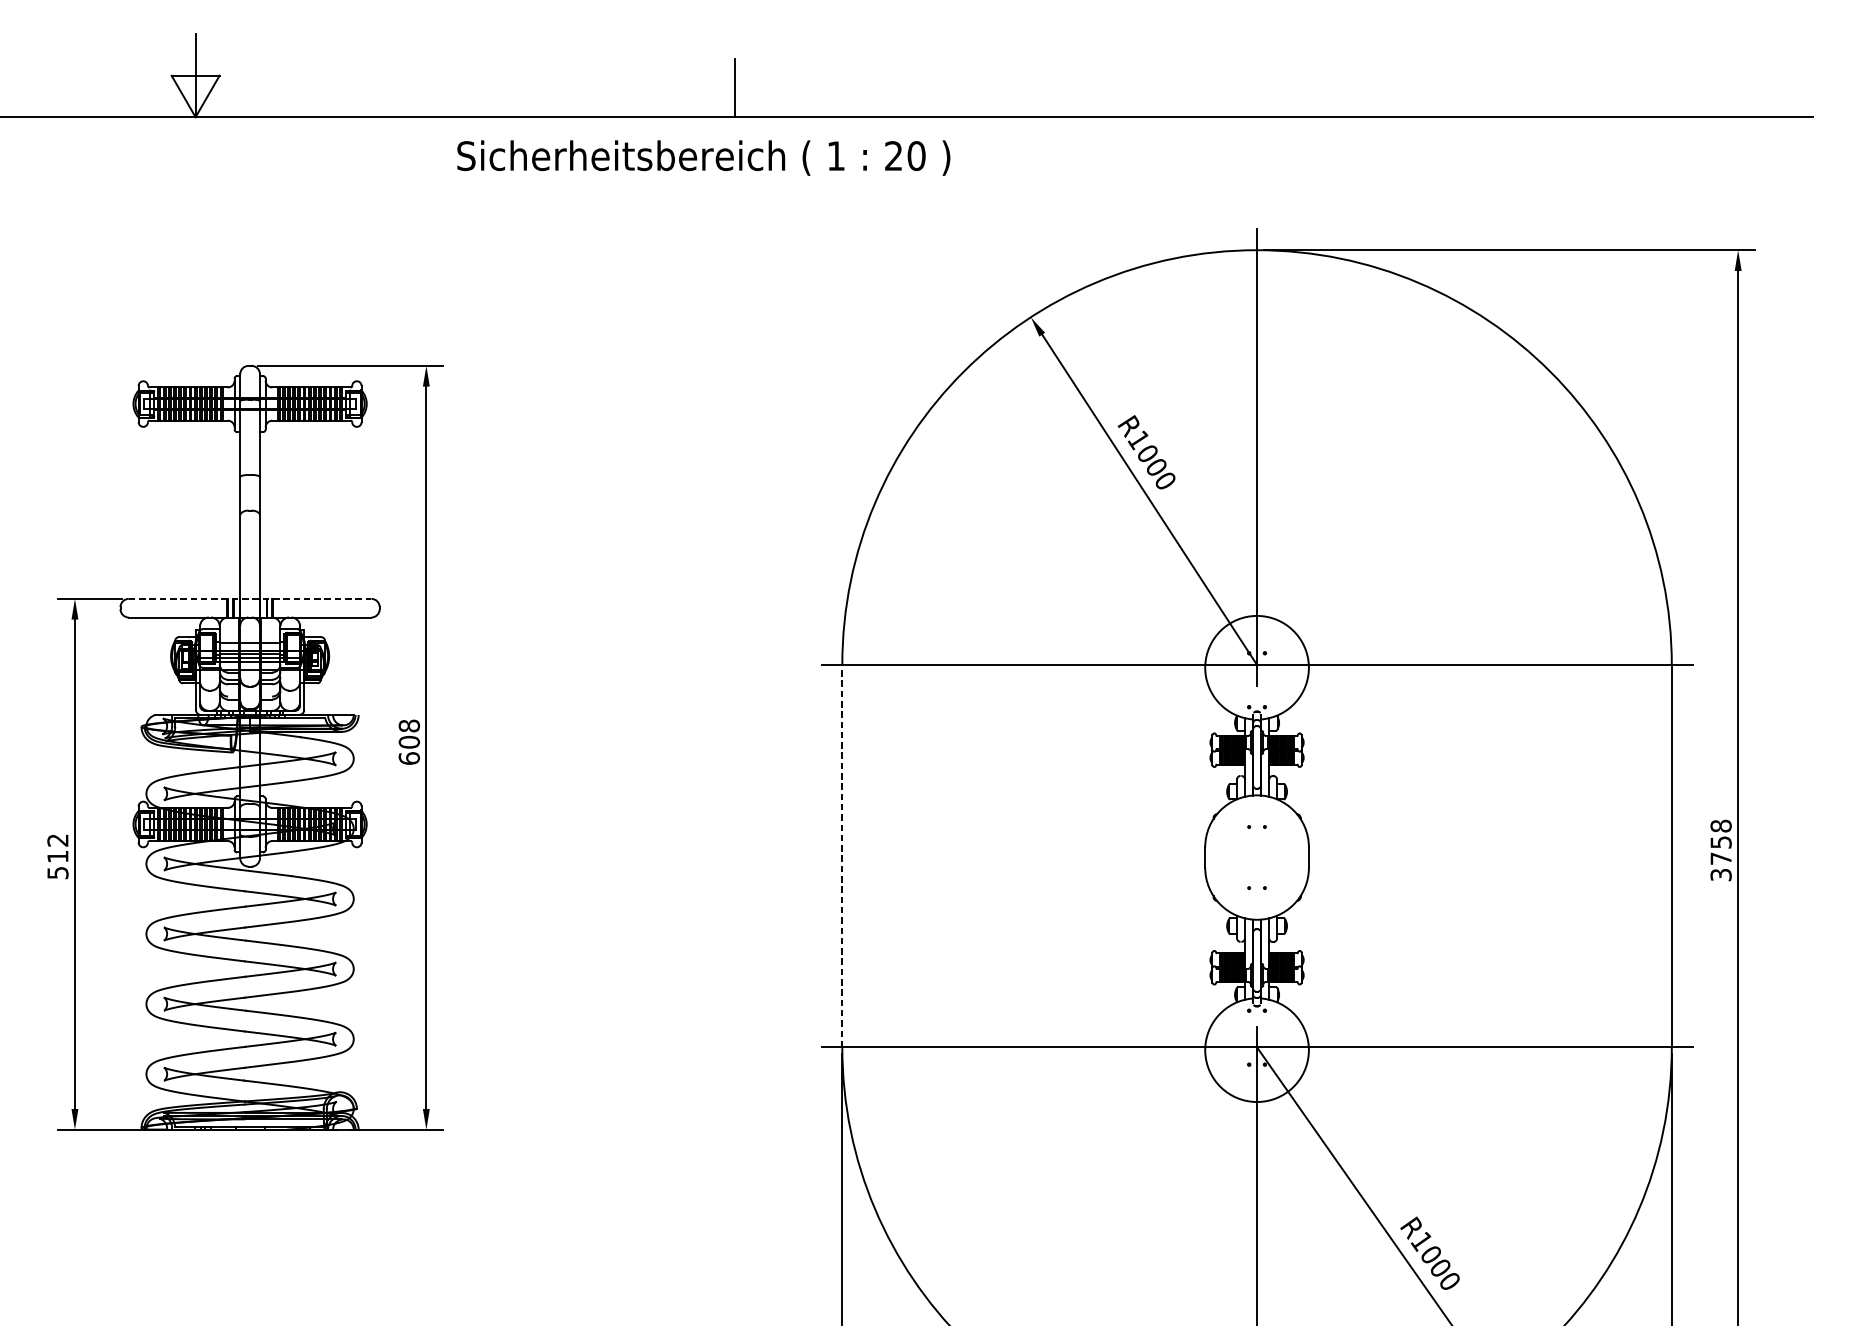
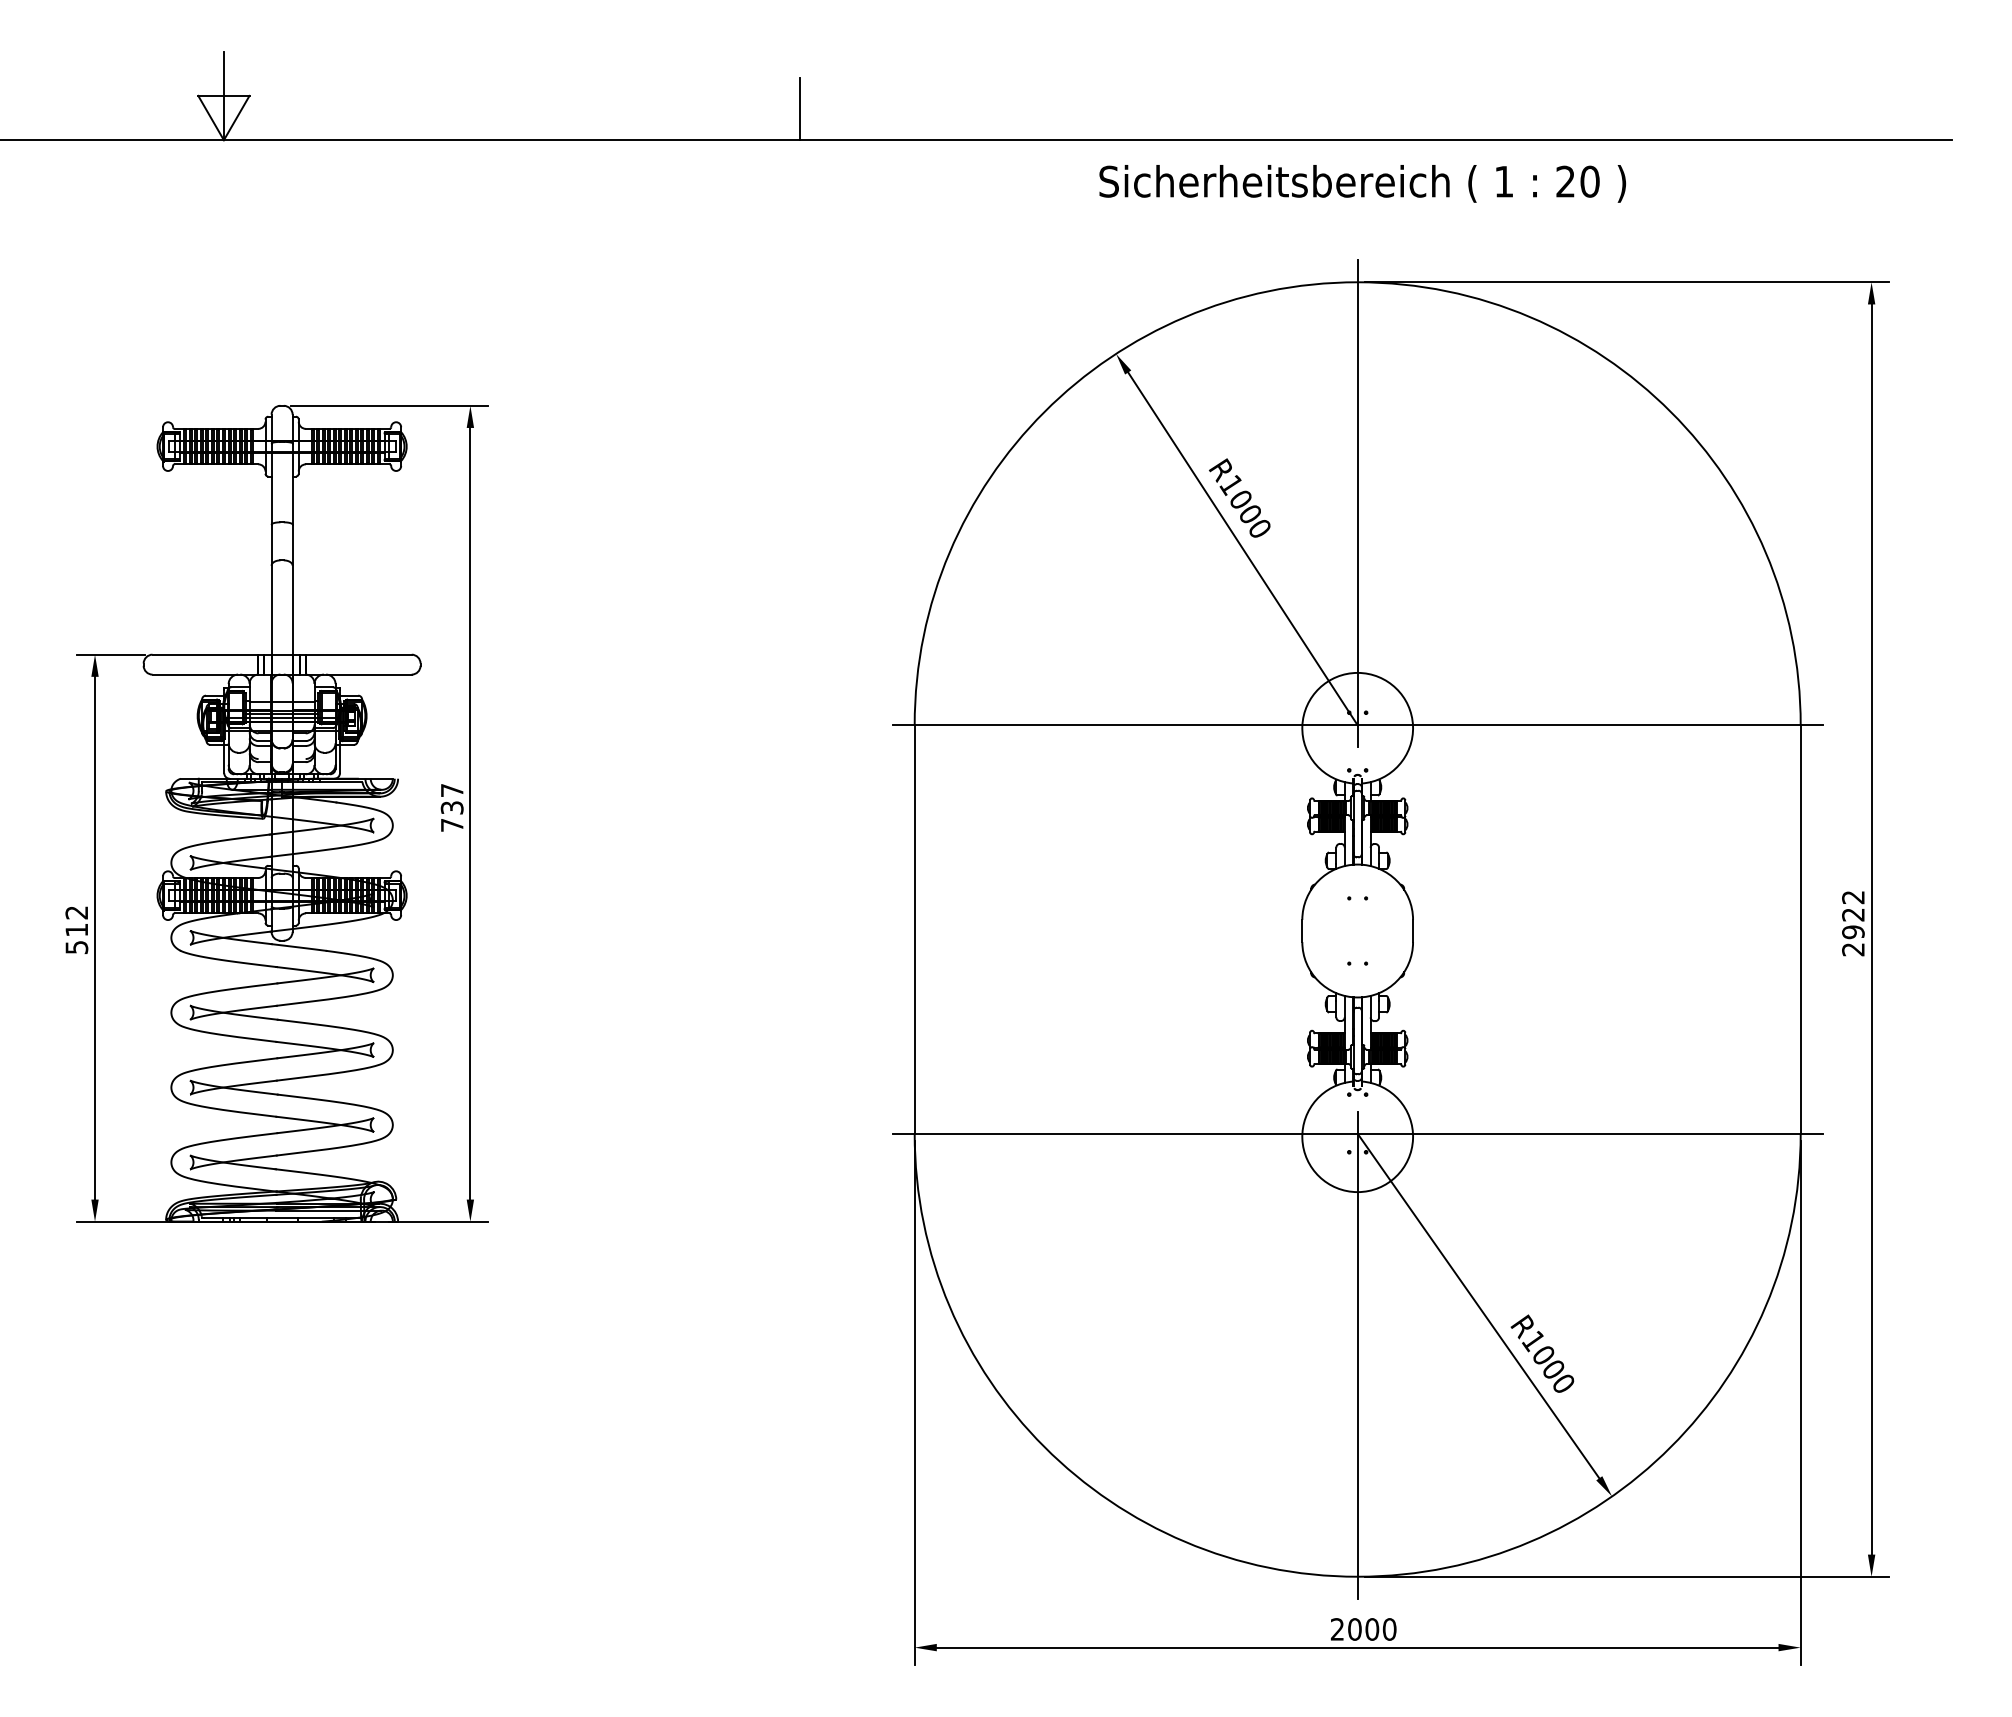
text: (703, 157) -> (1362, 183), moved
line: (250, 598) -> (282, 654), dashed -> solid
text: (408, 741) -> (451, 807), 608 -> 737
text: (1721, 850) -> (1853, 923), 3758 -> 2922
line: (842, 856) -> (914, 929), dashed -> solid

